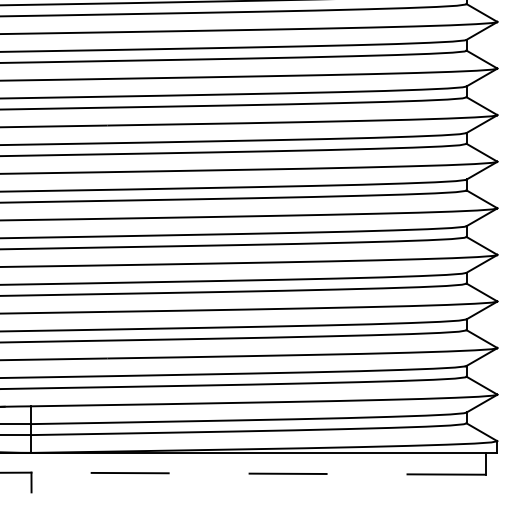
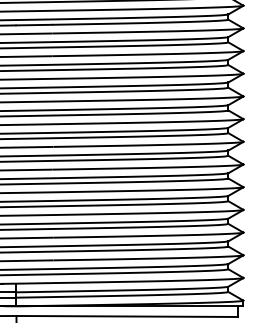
line: (259, 473) -> (127, 316), dashed -> solid

